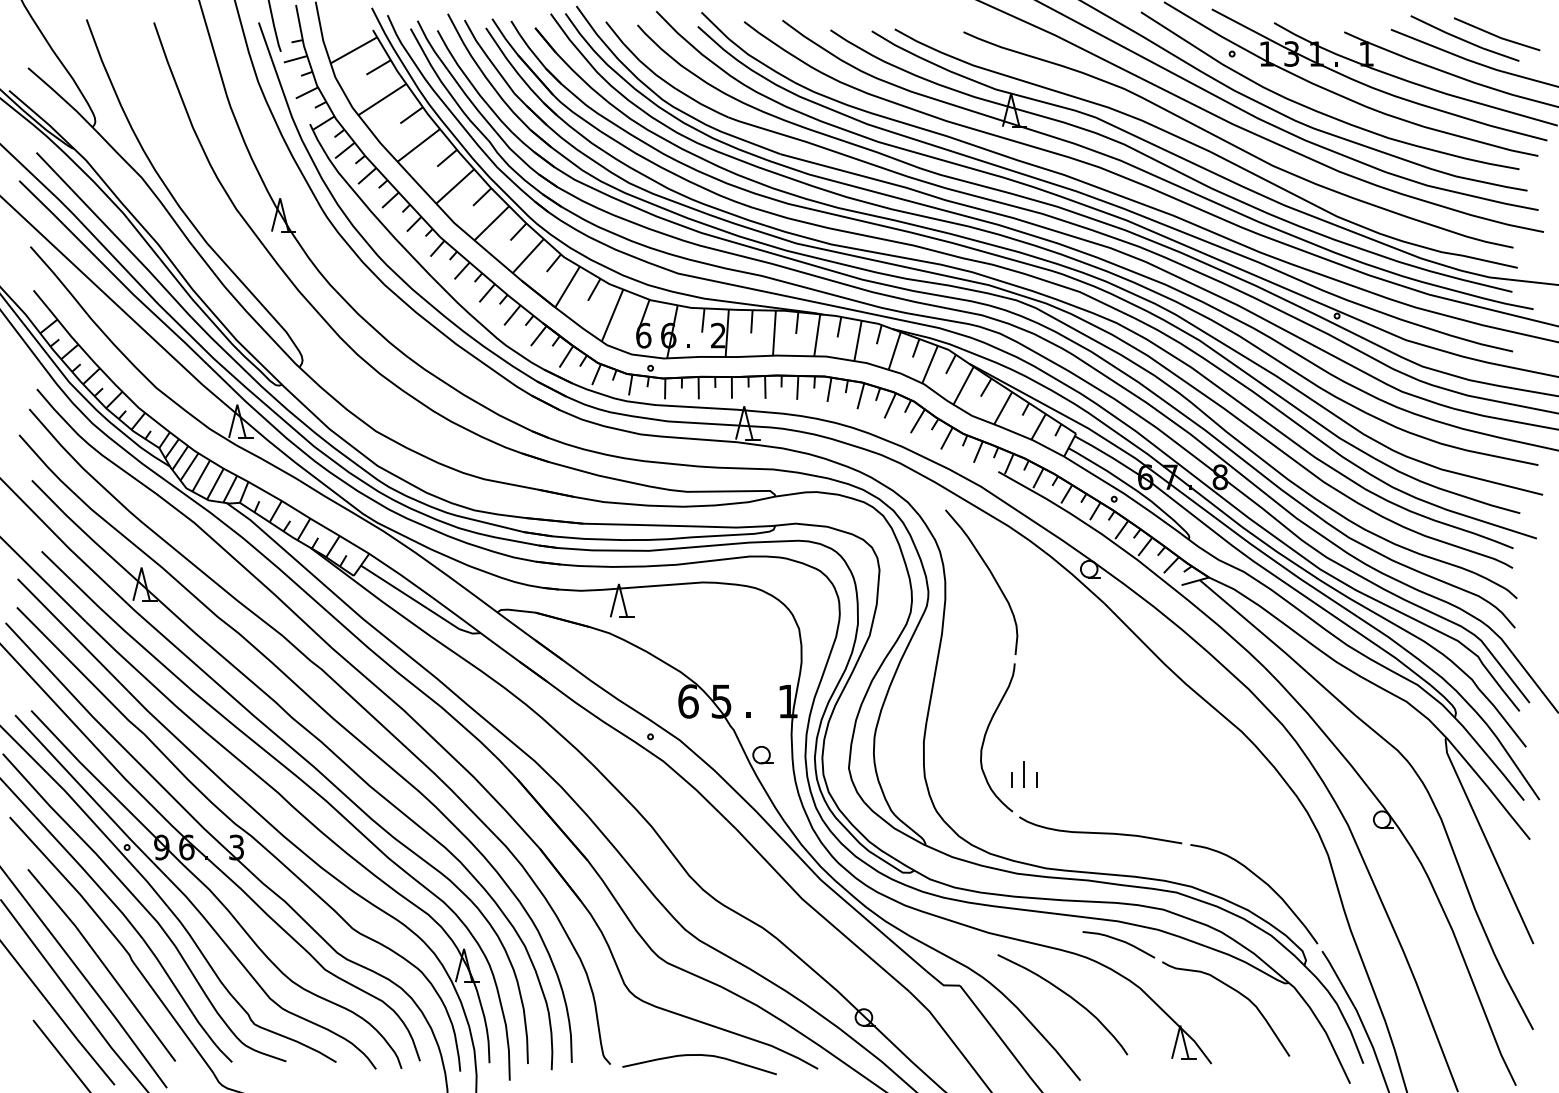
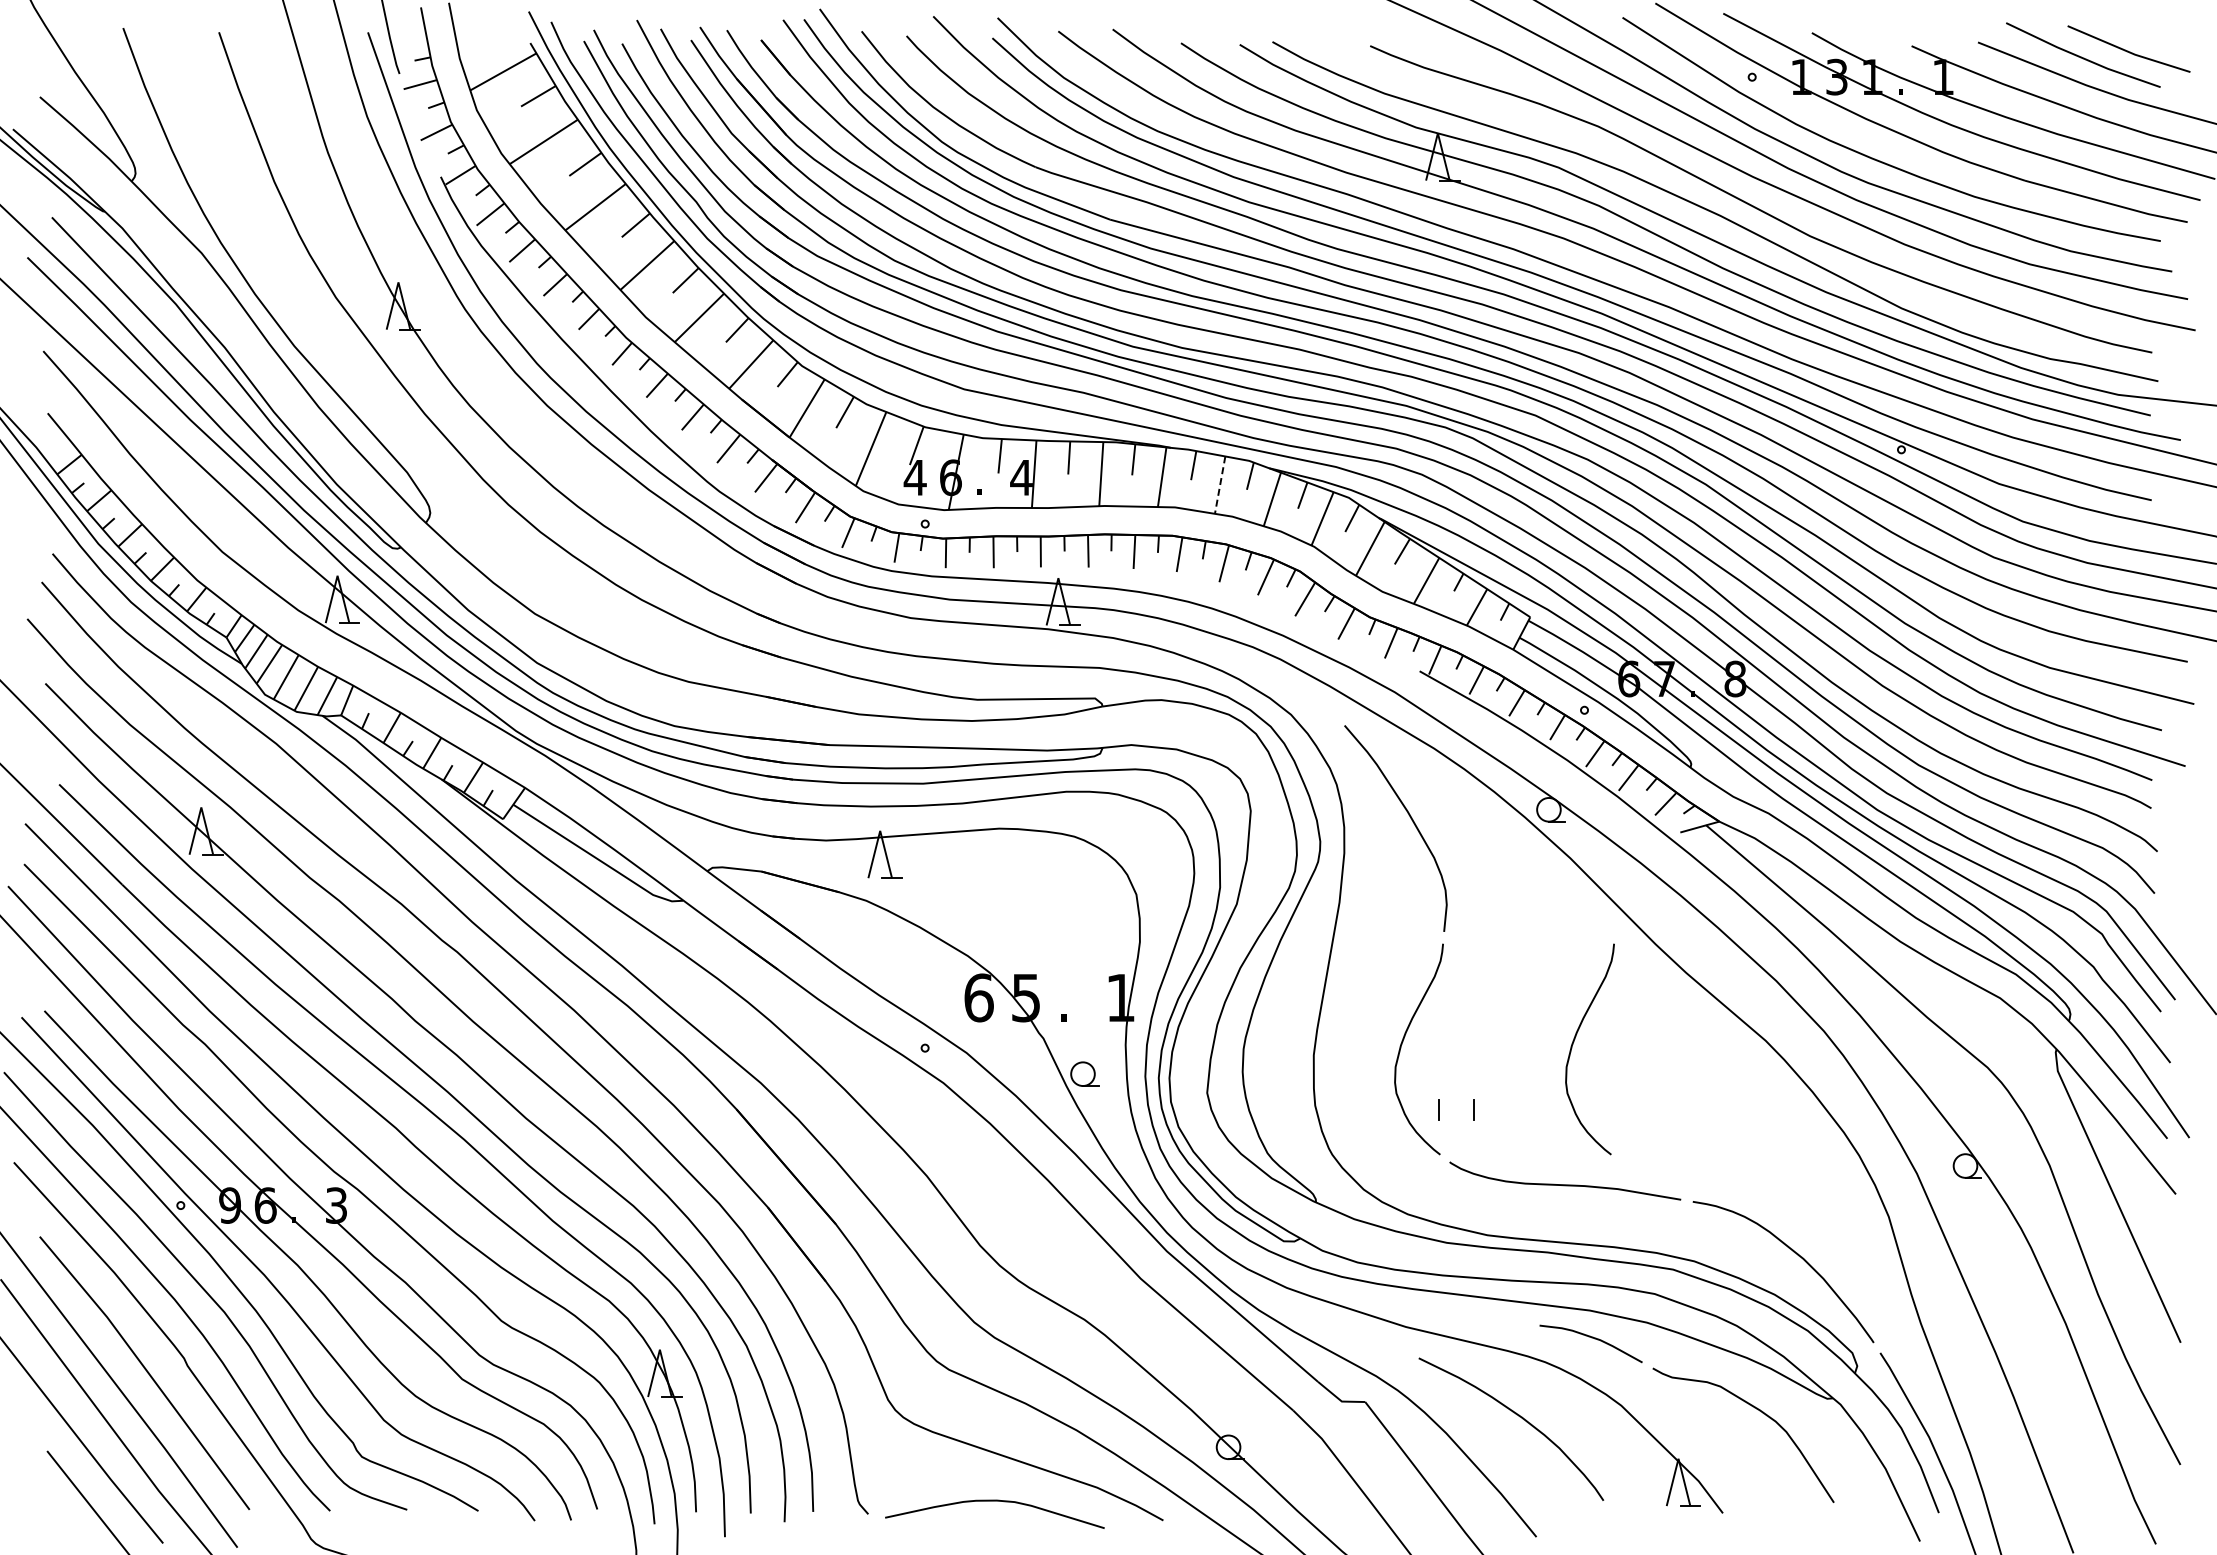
text: (643, 335) -> (914, 477), 6 -> 4
text: (718, 335) -> (1021, 477), 2 -> 4
line: (858, 341) -> (1220, 485), solid -> dashed
curve: (1107, 732) -> (1574, 1042), added
line: (1024, 774) -> (1456, 1101), removed

